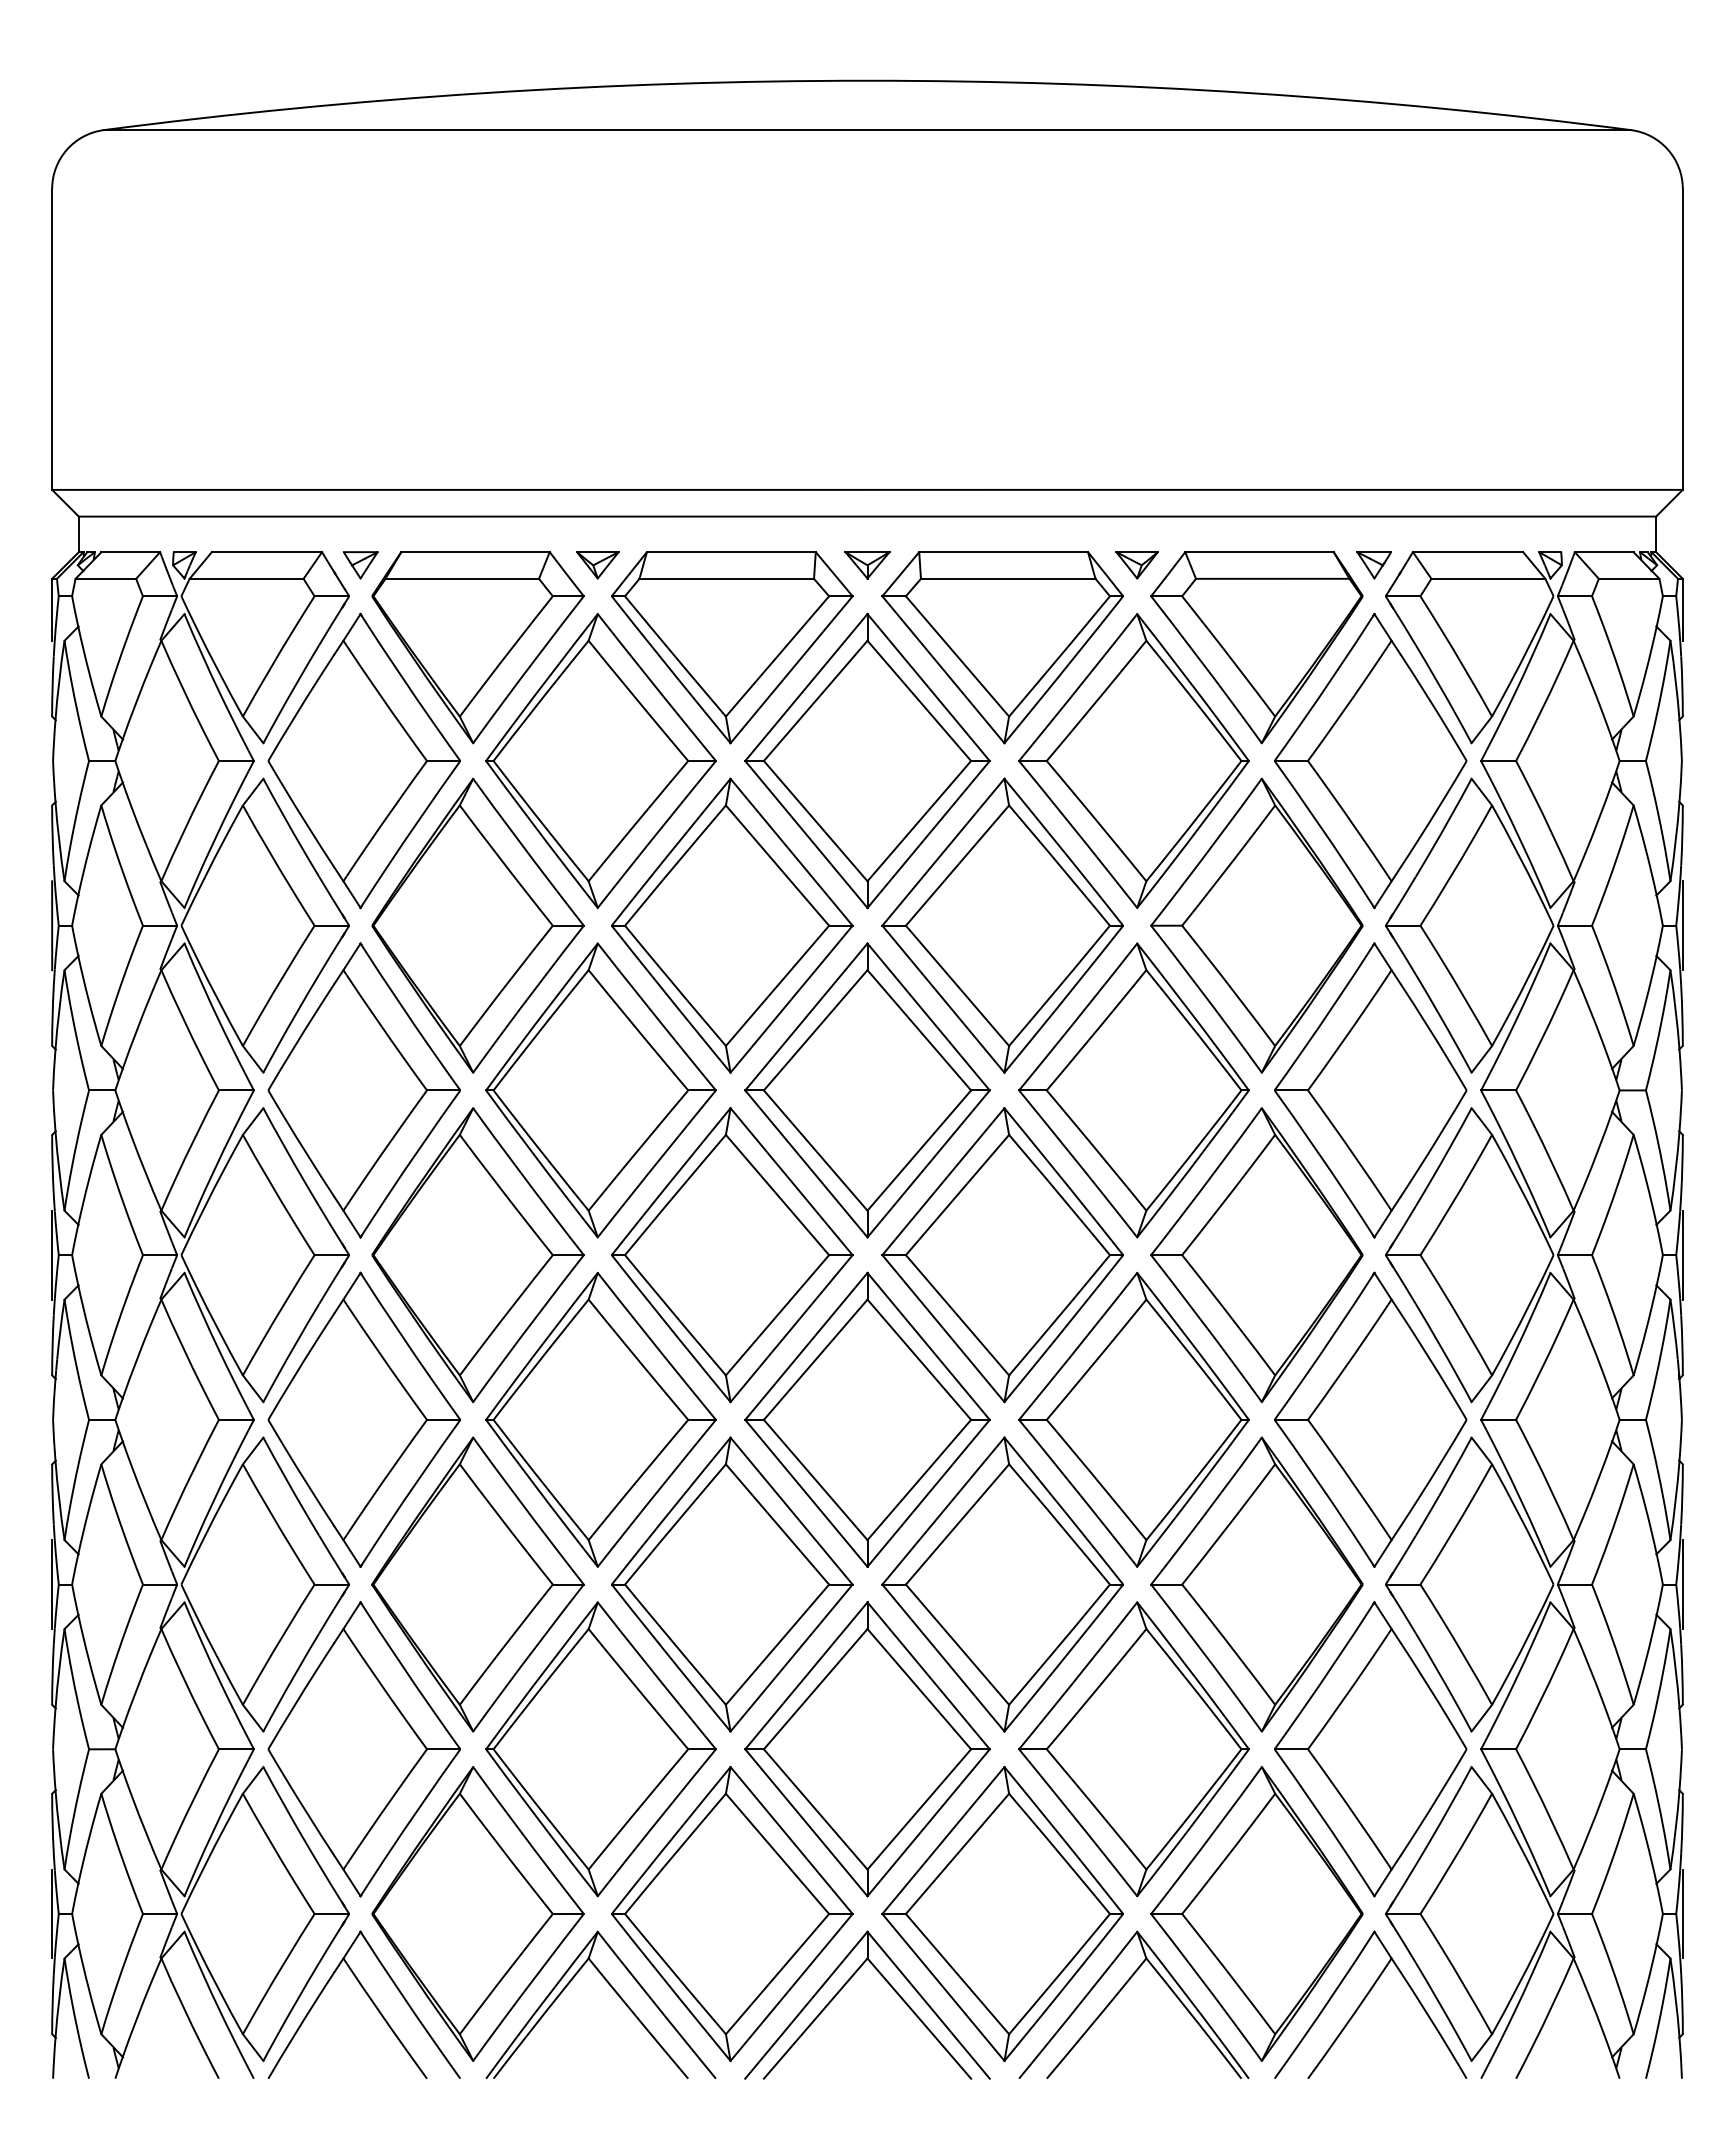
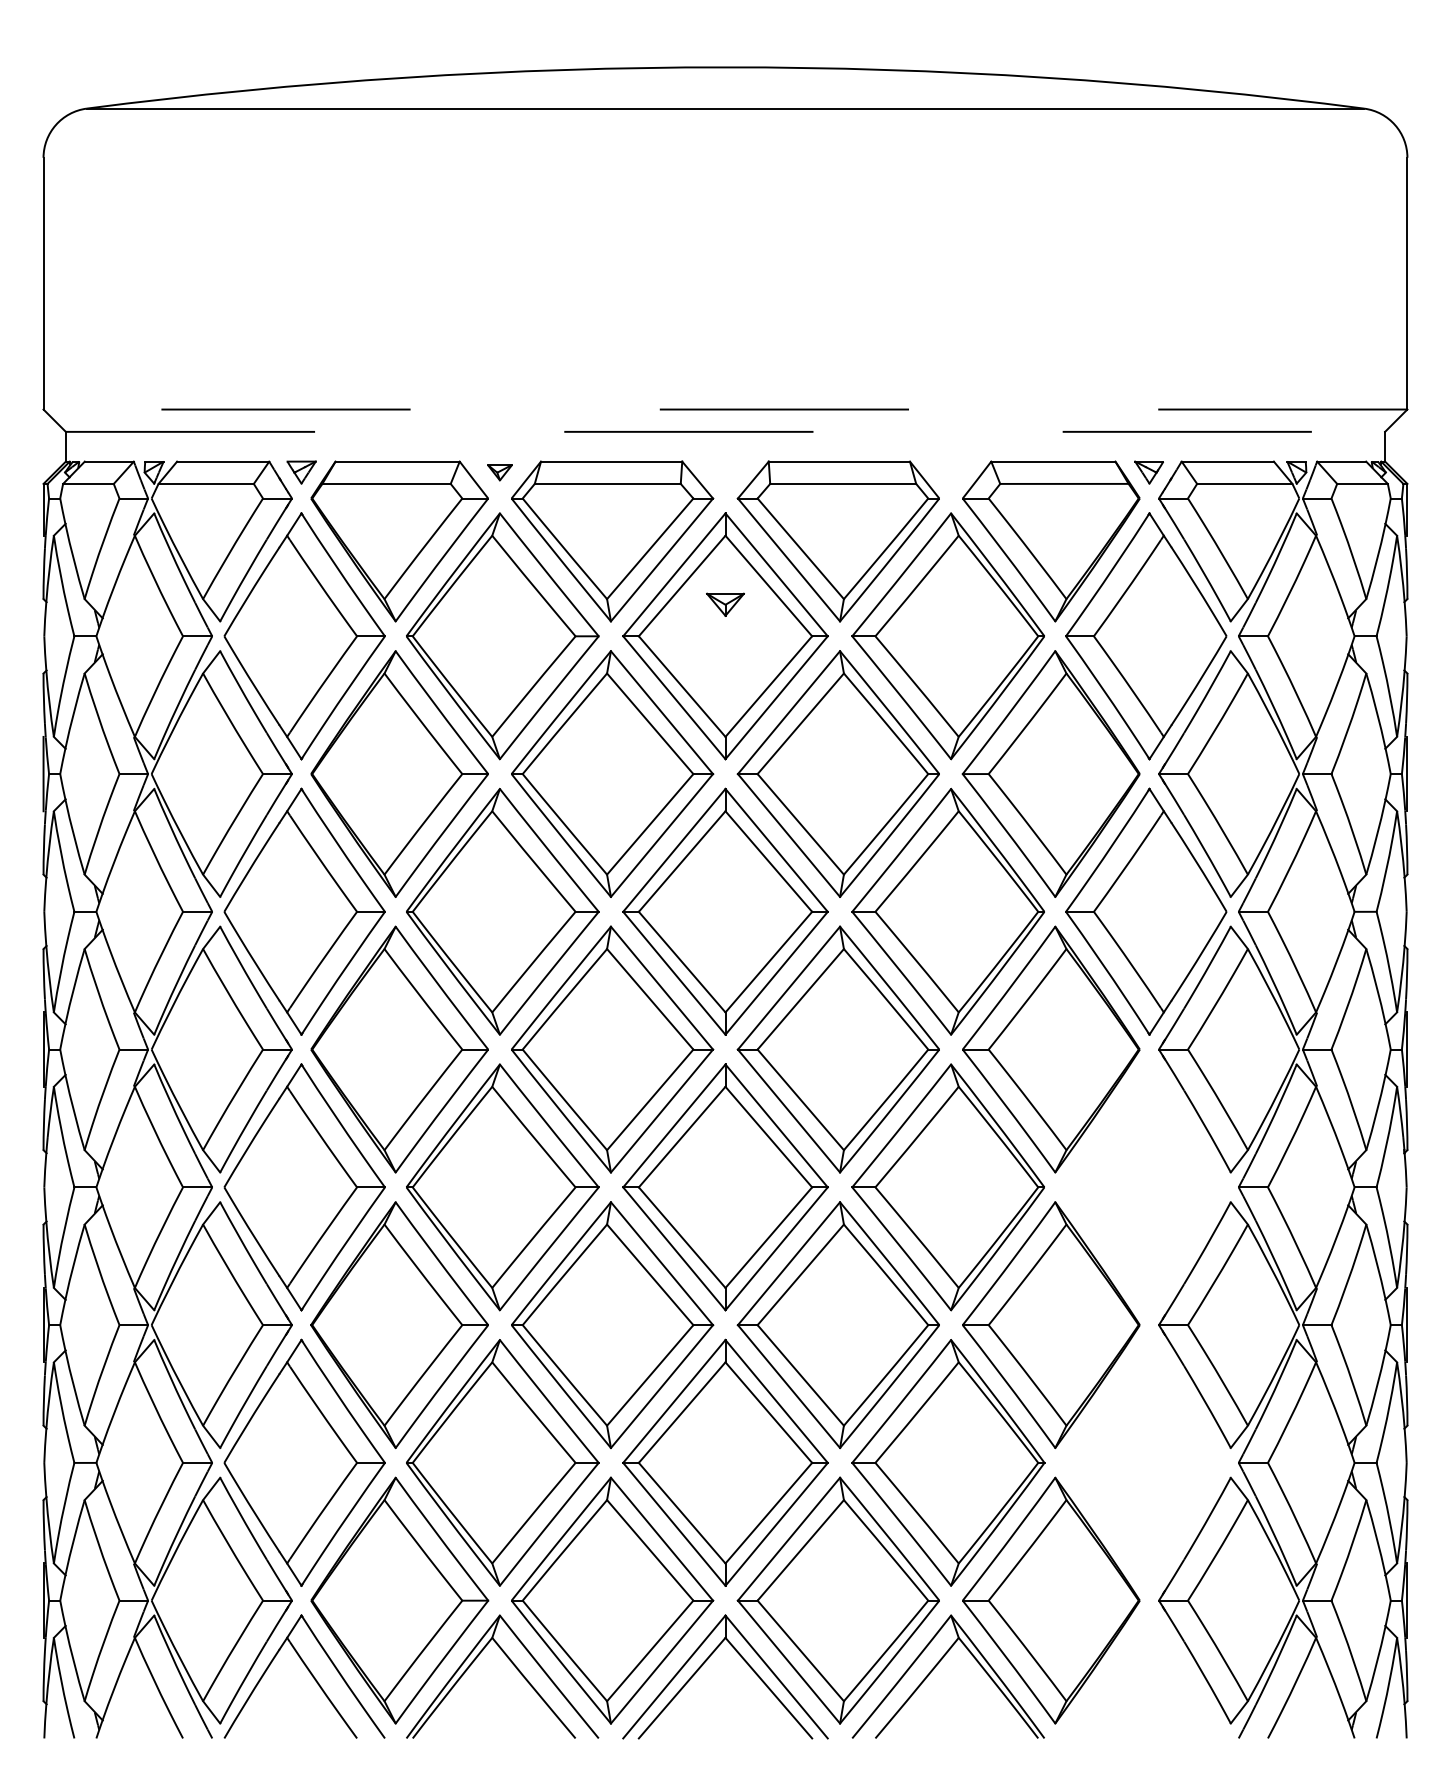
line: (866, 489) -> (724, 409), solid -> dashed
line: (867, 516) -> (725, 431), solid -> dashed
part: (597, 565) -> (499, 472), size x0.7
part: (867, 565) -> (725, 604), moved
part: (1136, 565) -> (950, 472), removed
part: (1370, 1419) -> (1146, 1187), removed
part: (1370, 1749) -> (1146, 1463), removed
part: (1365, 1999) -> (1142, 1672), removed

